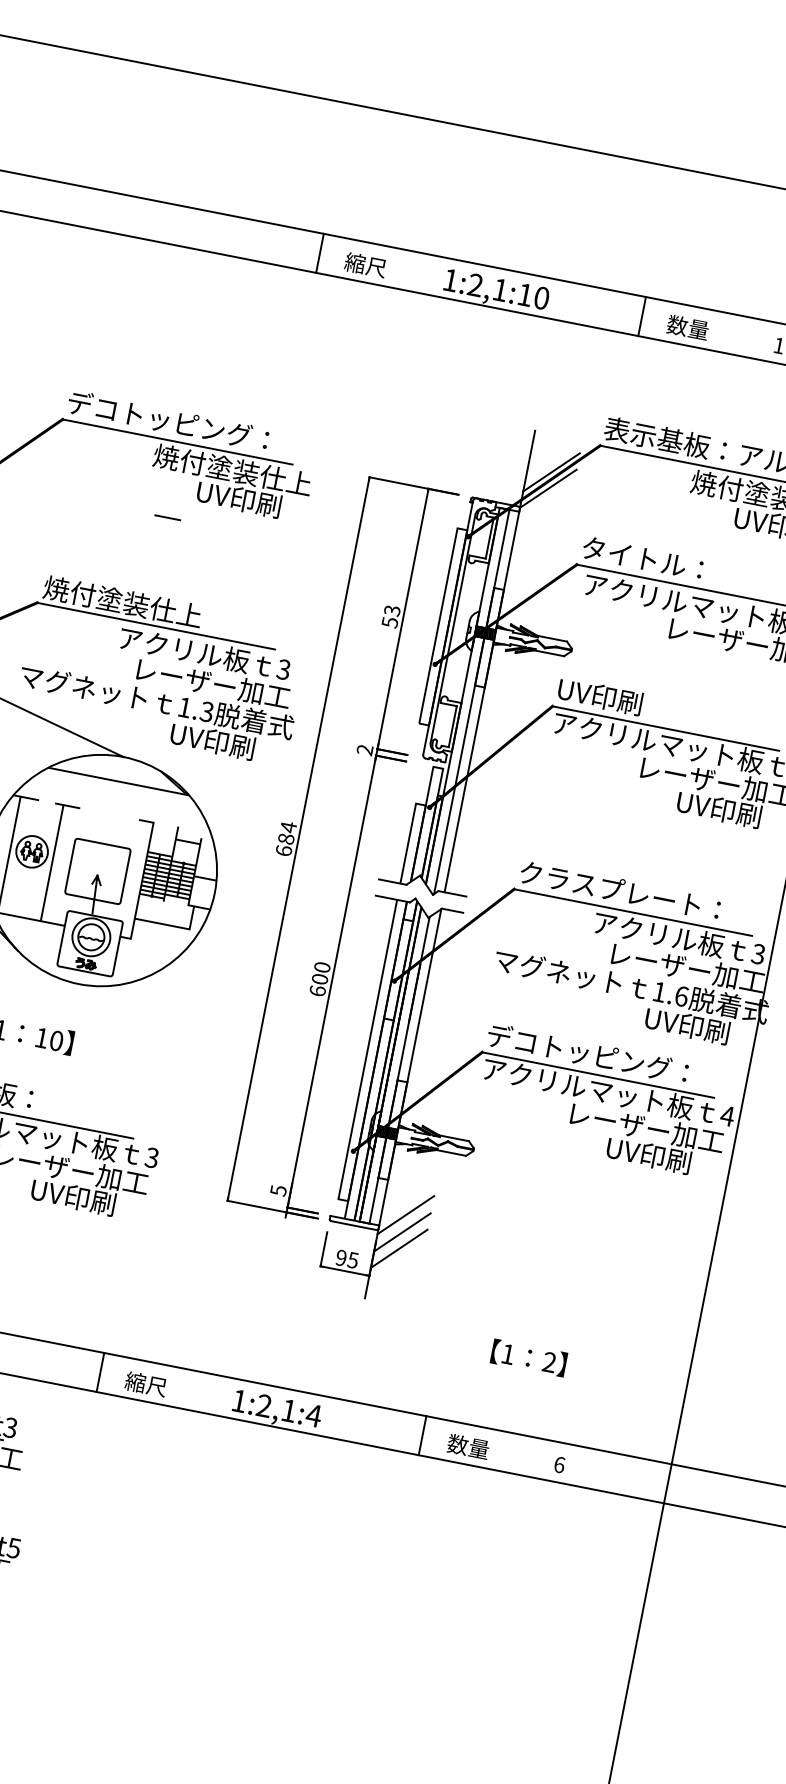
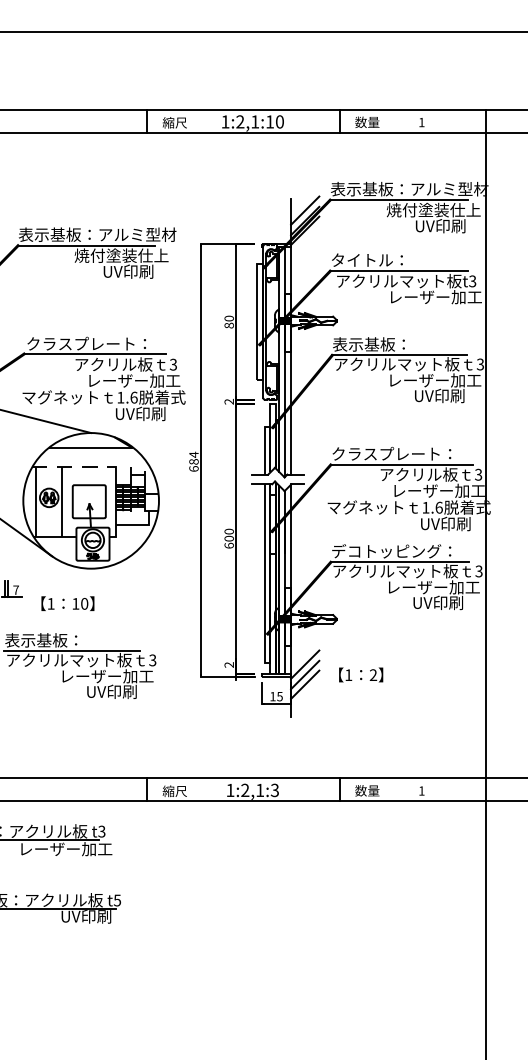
text: (199, 426) -> (97, 234), デコトッピング： -> 表示基板：アルミ型材
line: (555, 454) -> (305, 210), added
line: (167, 516) -> (89, 466), moved
text: (145, 605) -> (86, 343), 焼付塗装仕上 -> クラスプレート：
text: (390, 615) -> (228, 321), 53 -> 80
text: (616, 699) -> (368, 344), UV印刷 -> 表示基板：
text: (206, 711) -> (133, 397), 1.3 -> 1.6
text: (726, 1116) -> (478, 571), 4 -> 3
text: (277, 1189) -> (228, 664), 5 -> 2
text: (340, 1257) -> (272, 696), 95 -> 15
text: (529, 1357) -> (361, 674), moved
text: (313, 1415) -> (274, 790), 1:2,1:4 -> 1:2,1:3
text: (559, 1463) -> (421, 790), 6 -> 1

